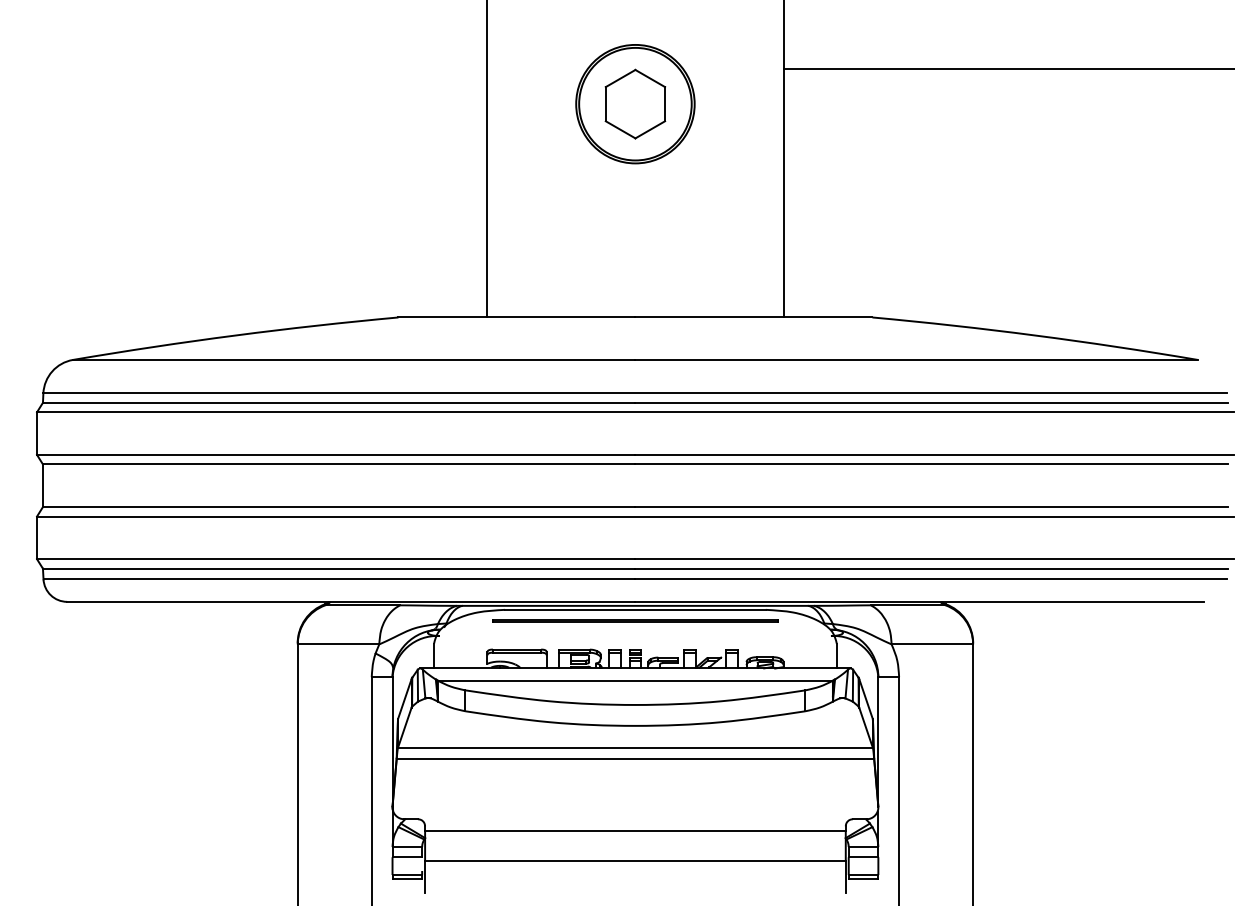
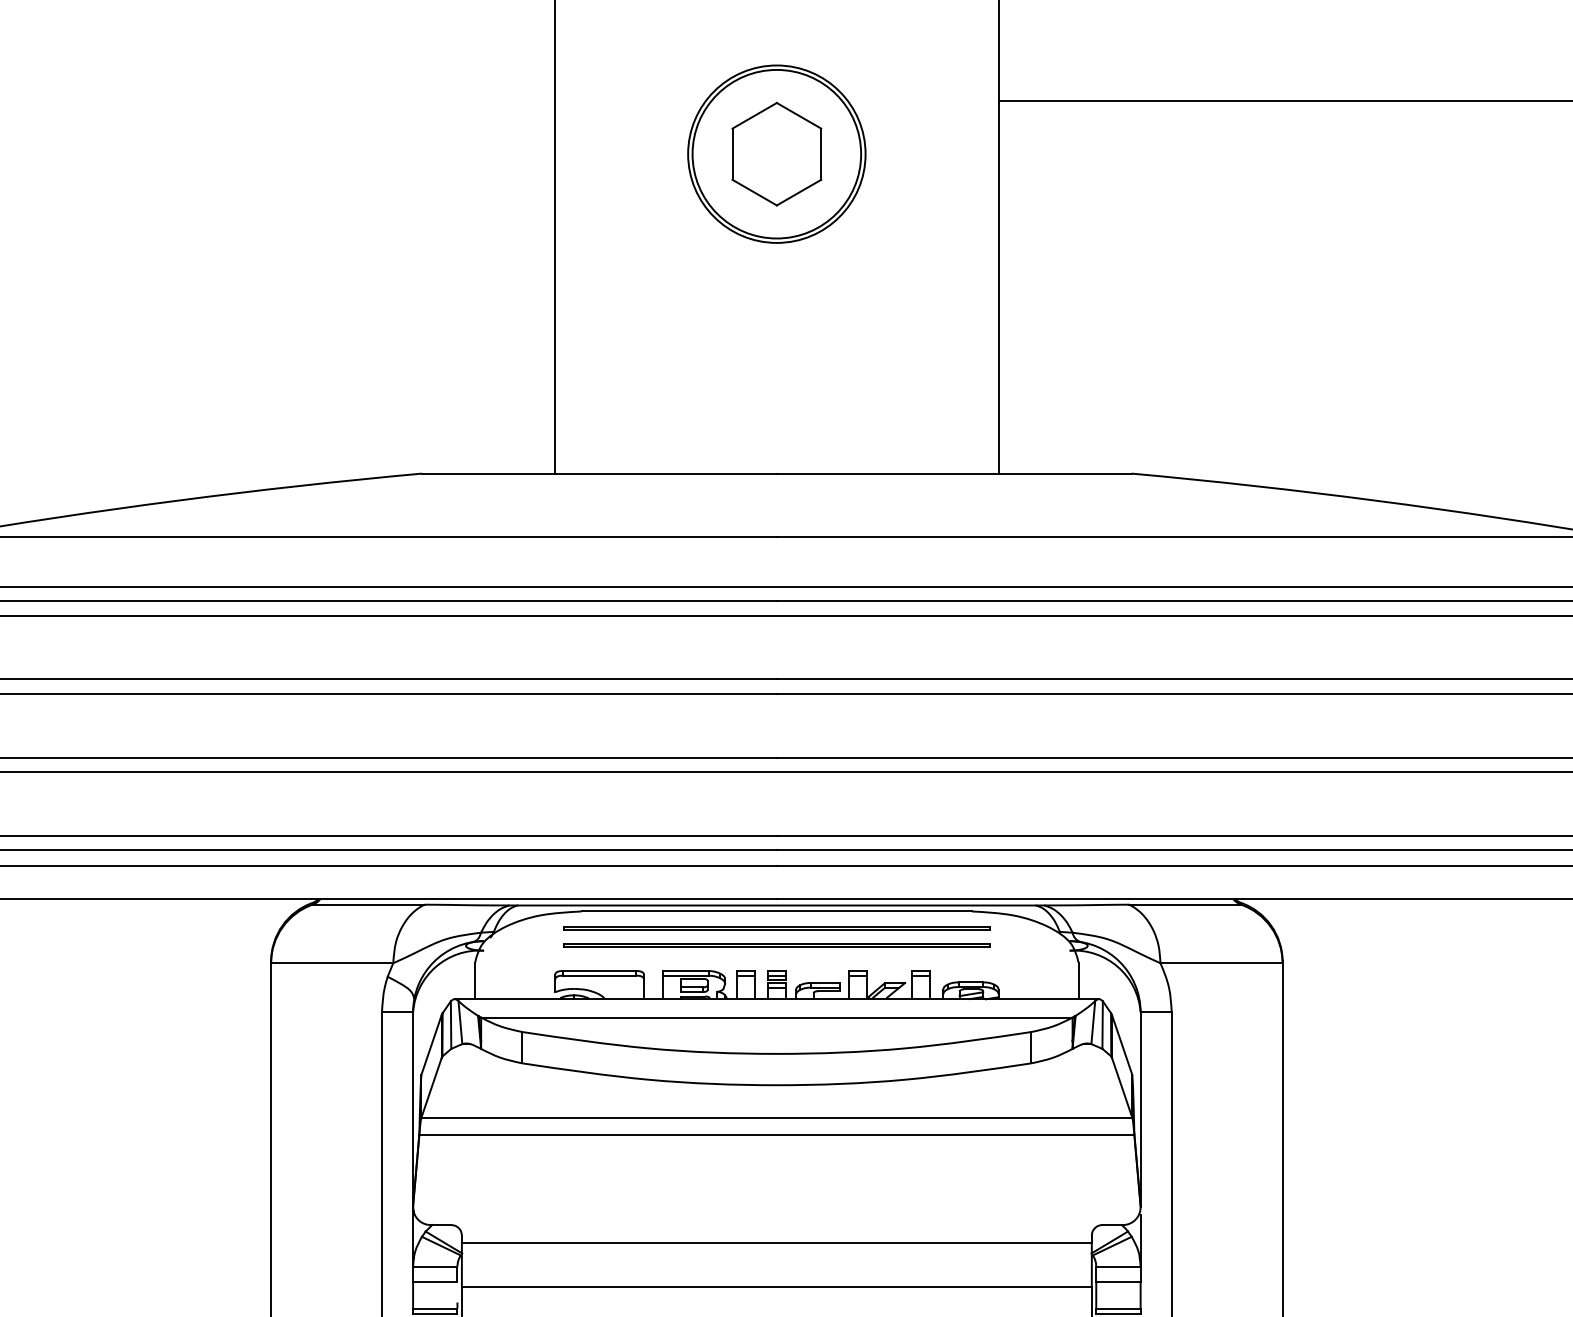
line: (635, 631) -> (776, 943), added

